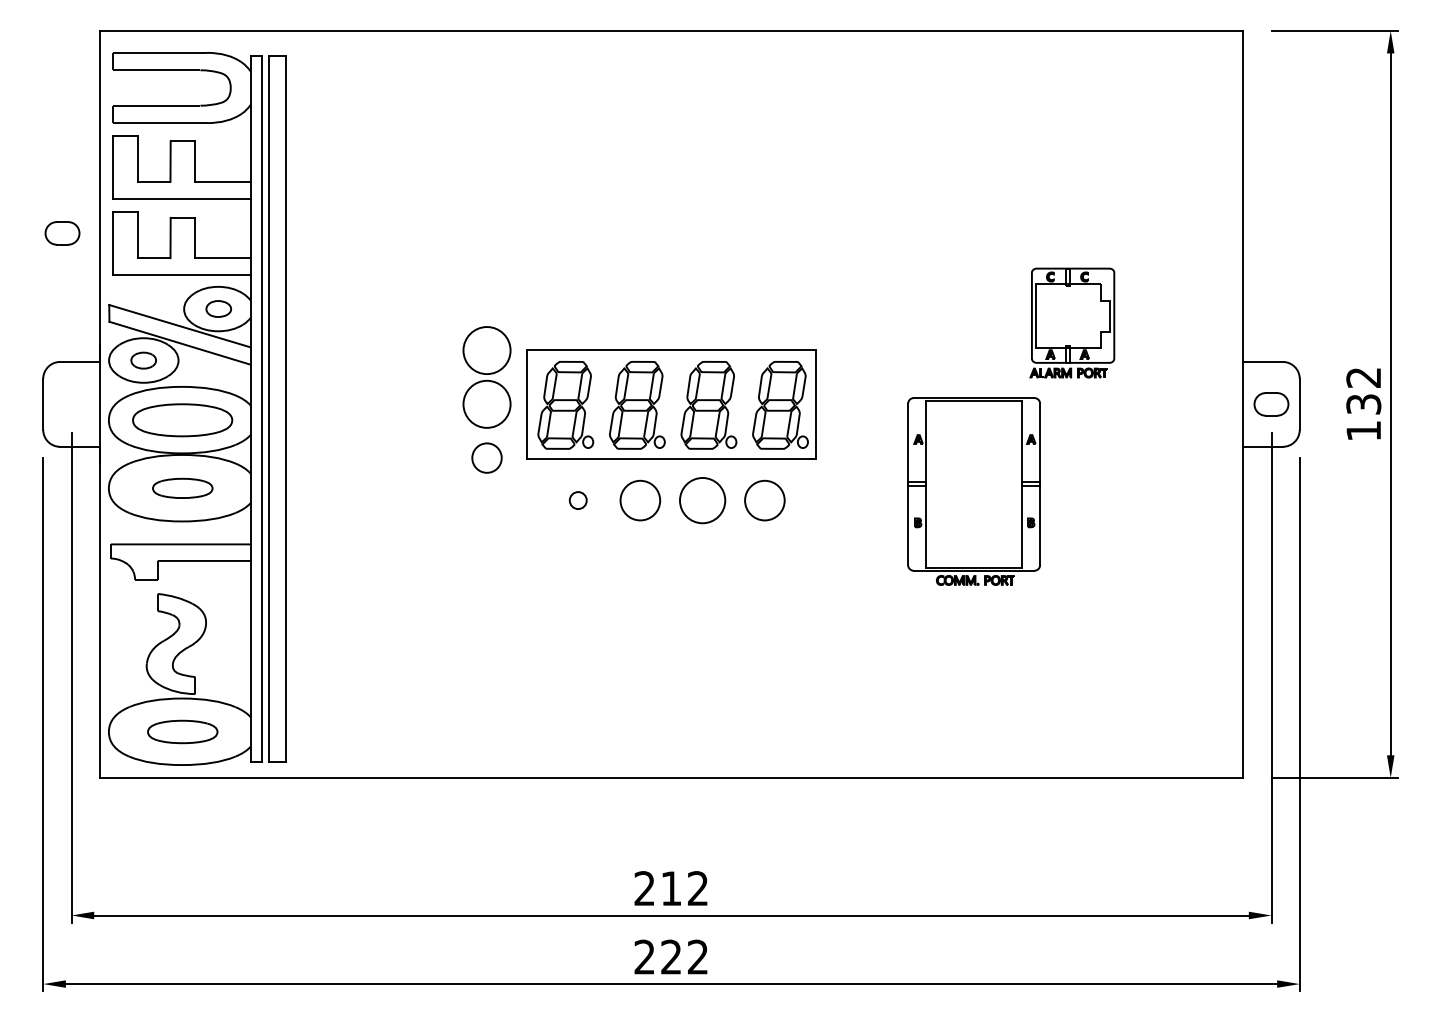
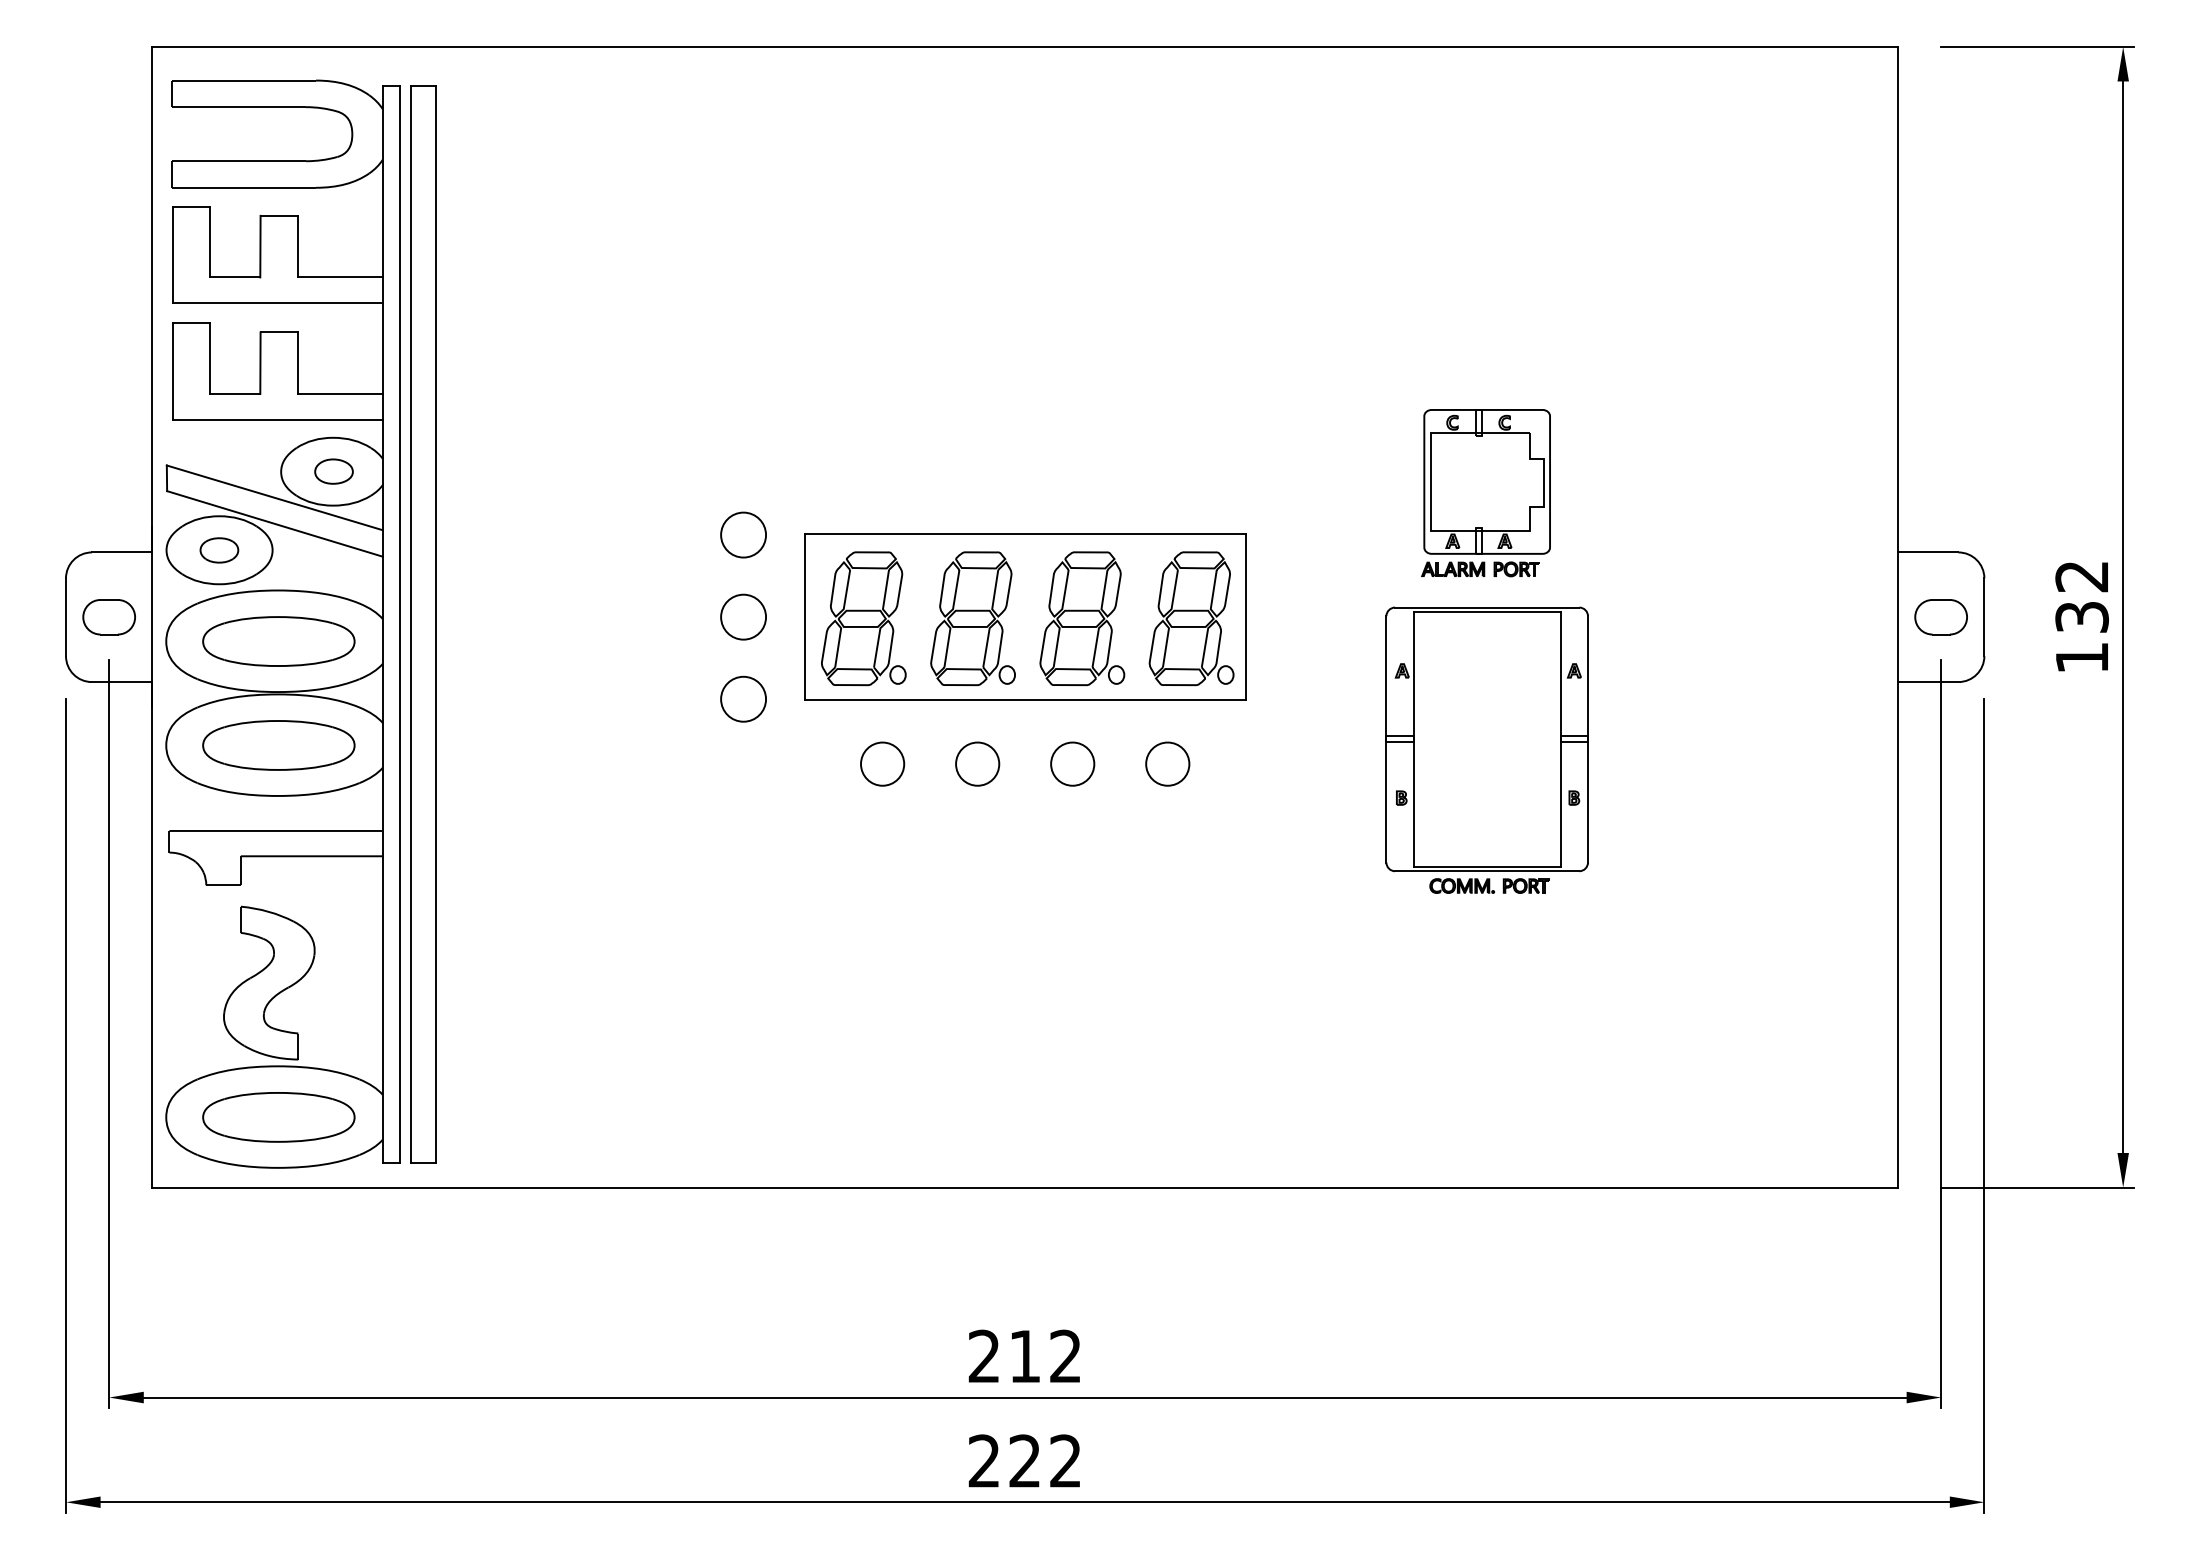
part: (62, 233) -> (109, 617), moved
part: (1072, 322) -> (1486, 492), moved
circle: (486, 350) -> (742, 534), size x0.62
circle: (486, 404) -> (742, 617), size x0.62
part: (182, 488) -> (278, 745), size x1.67
circle: (578, 500) -> (883, 763), size x1.67
circle: (640, 500) -> (977, 763), size x0.71
circle: (702, 500) -> (1072, 763), size x0.62
circle: (764, 500) -> (1167, 763), size x0.71
part: (182, 731) -> (278, 1116), size x1.43

